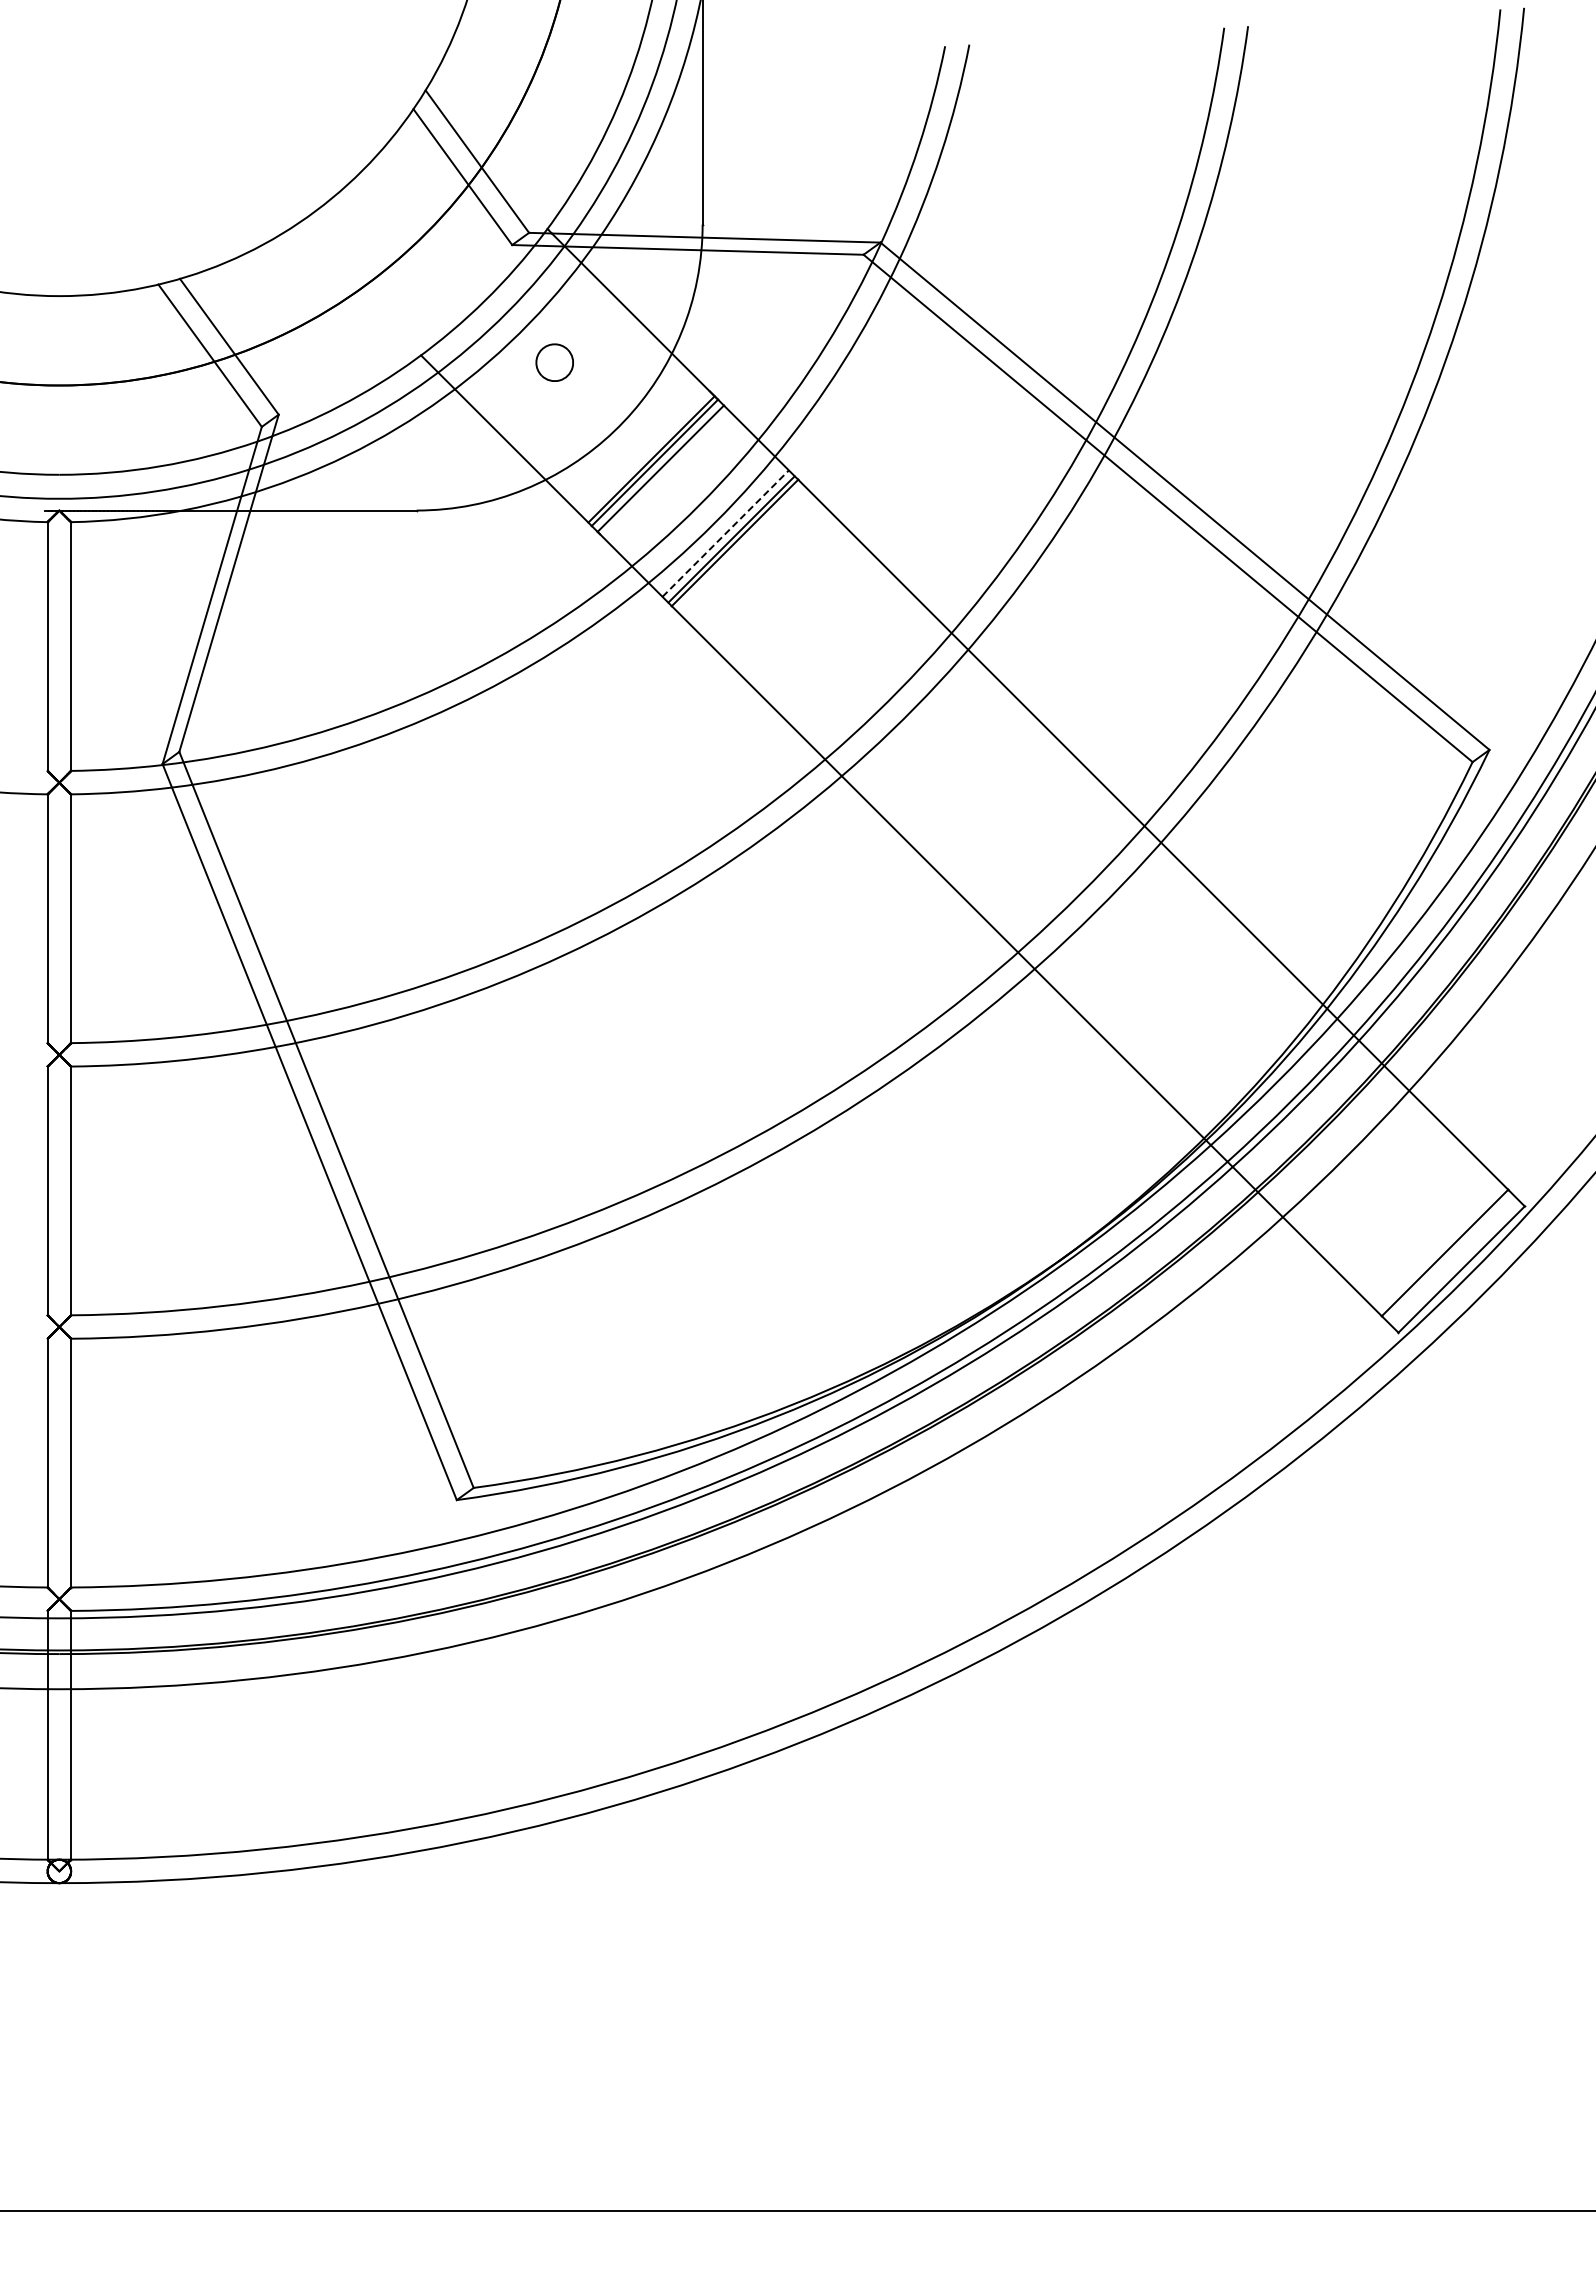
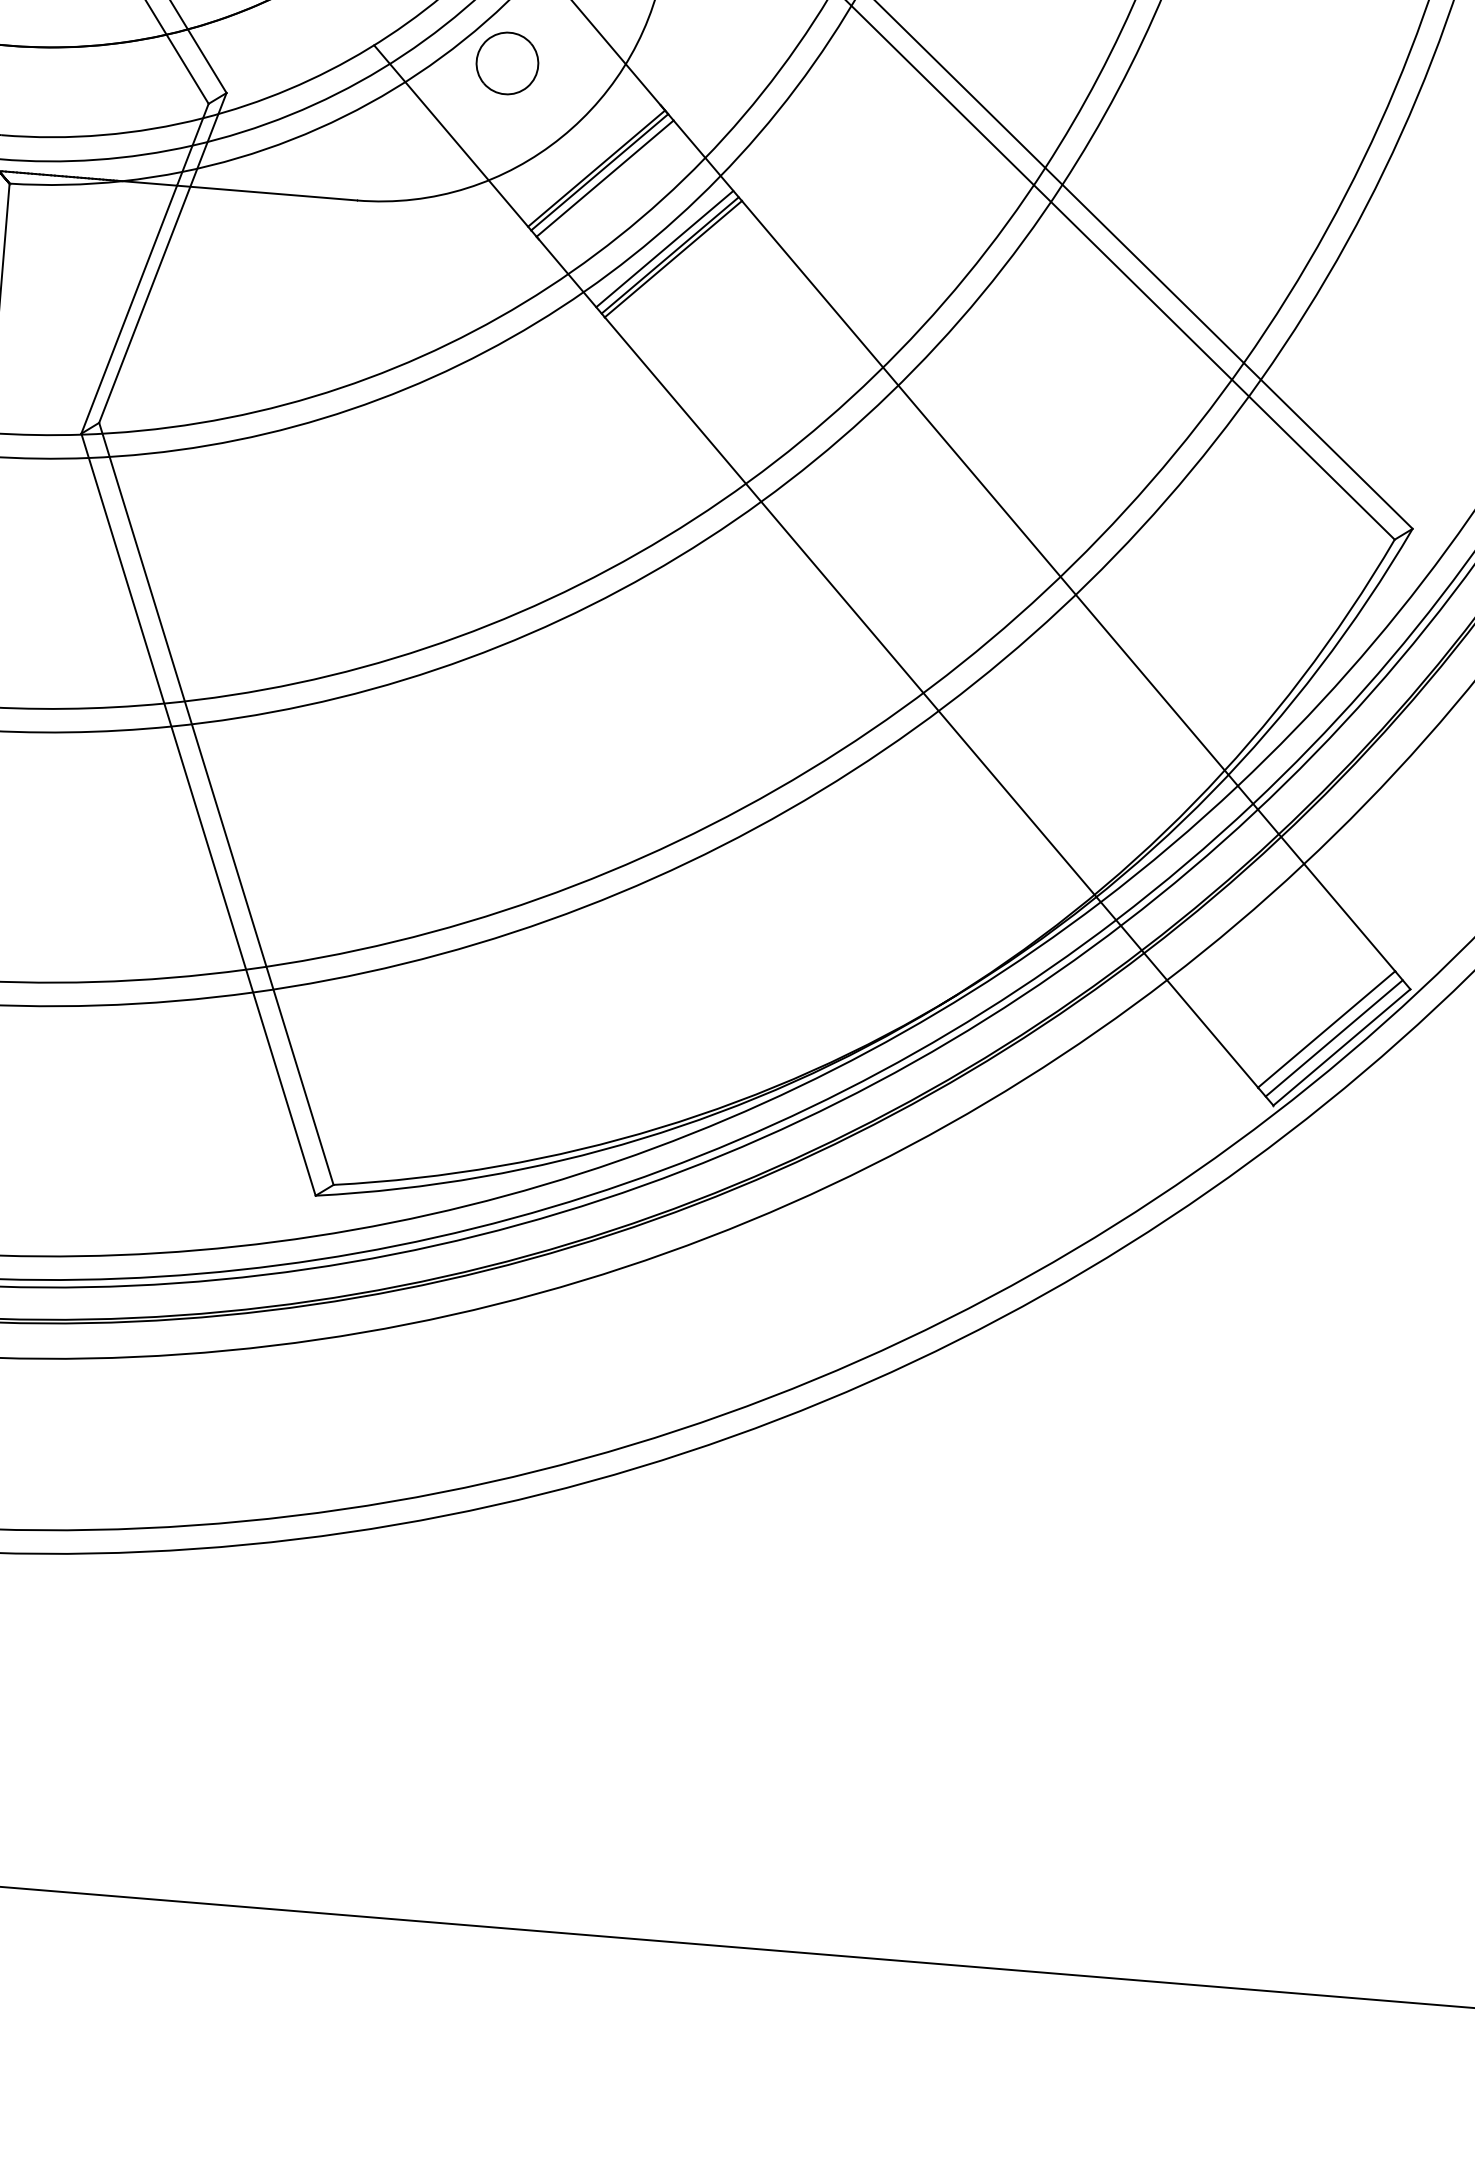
part: (554, 362) -> (507, 63), size x1.67
line: (726, 533) -> (665, 249), dashed -> solid
line: (1453, 1261) -> (1334, 1038), added

